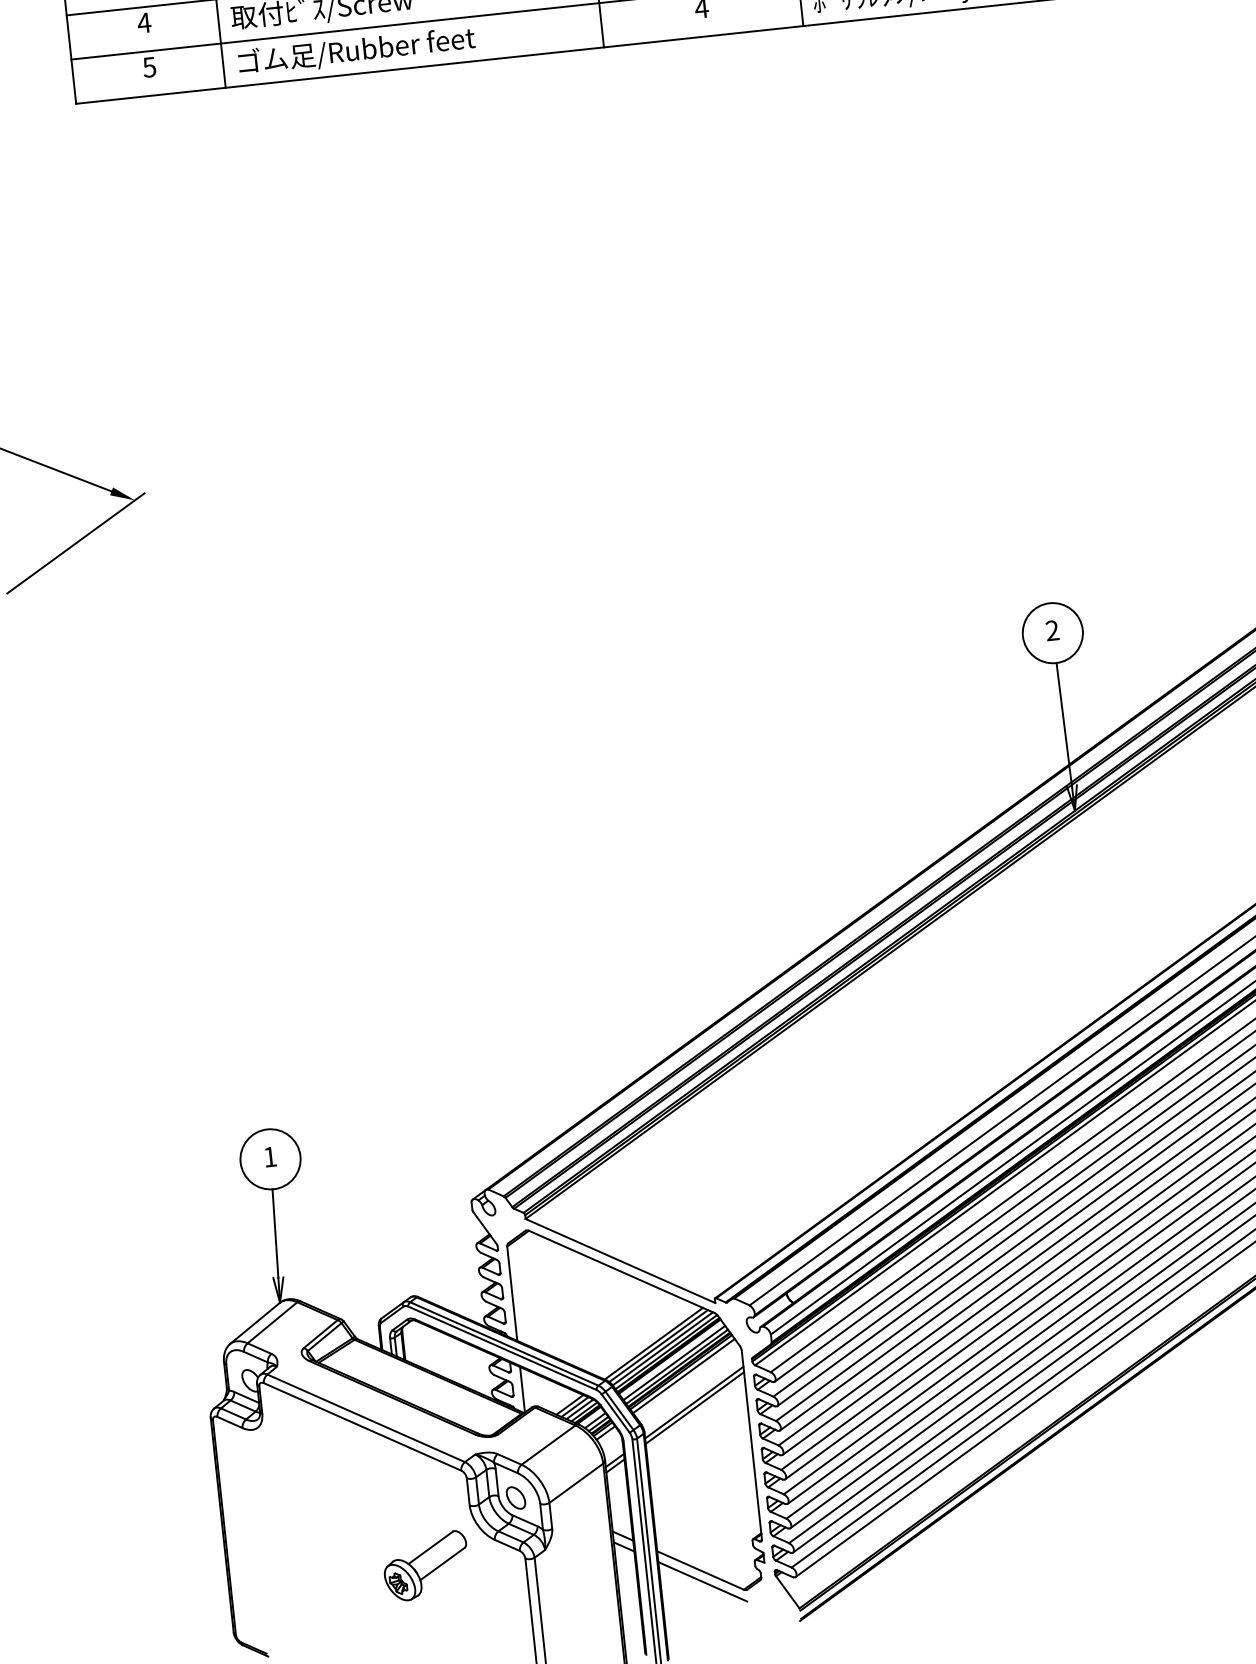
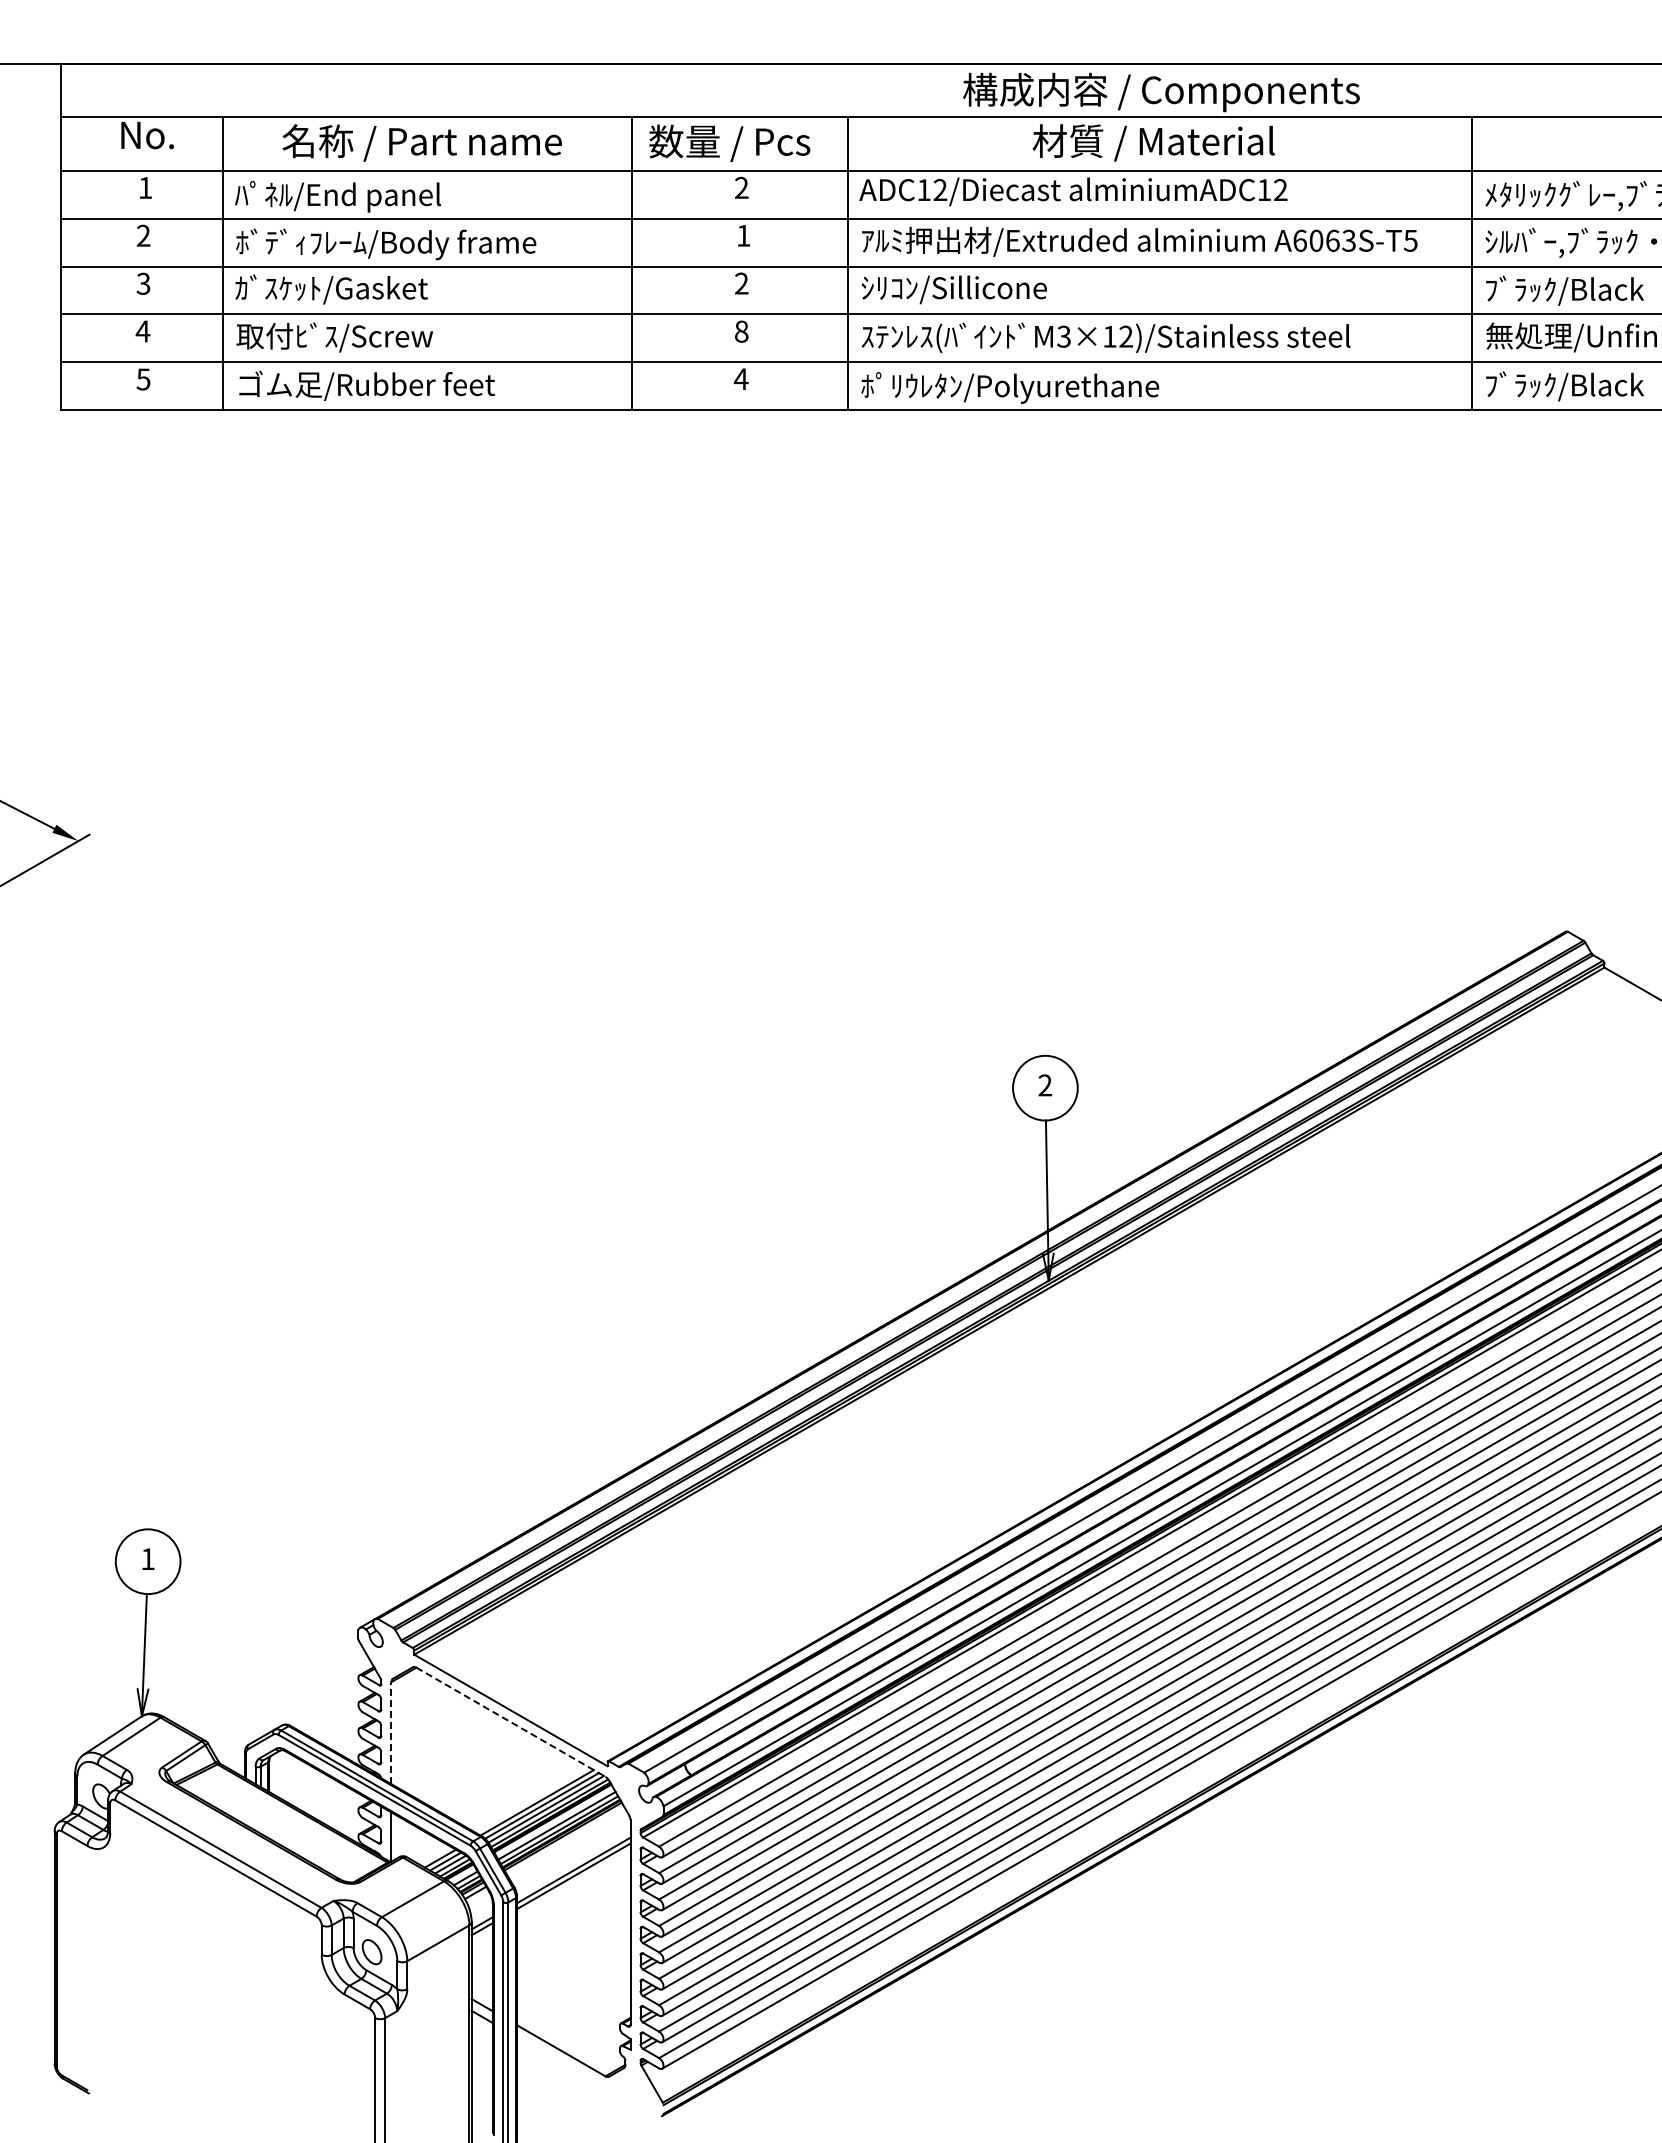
line: (622, 1272) -> (511, 1722), solid -> dashed
line: (512, 1293) -> (391, 1732), solid -> dashed
line: (683, 1375) -> (565, 1840), removed
part: (426, 1565) -> (268, 2014), removed
line: (702, 1582) -> (562, 2063), removed

